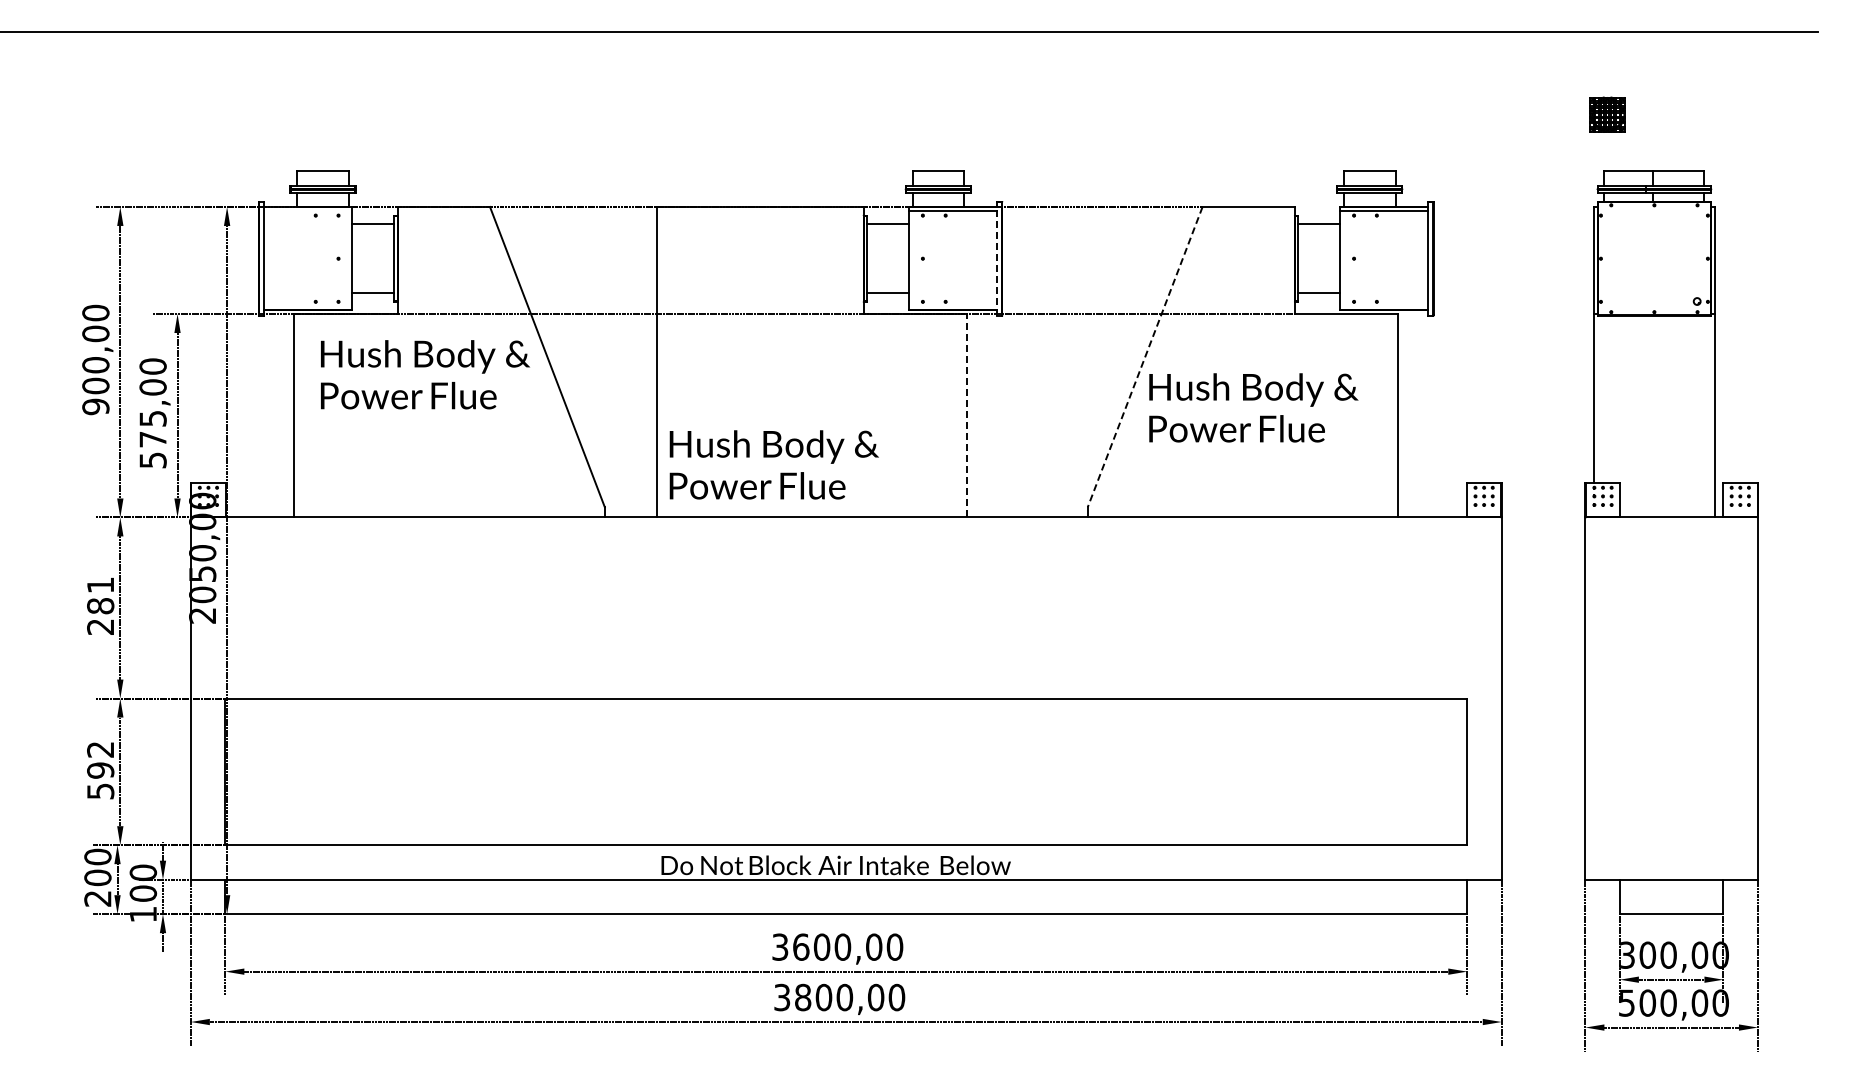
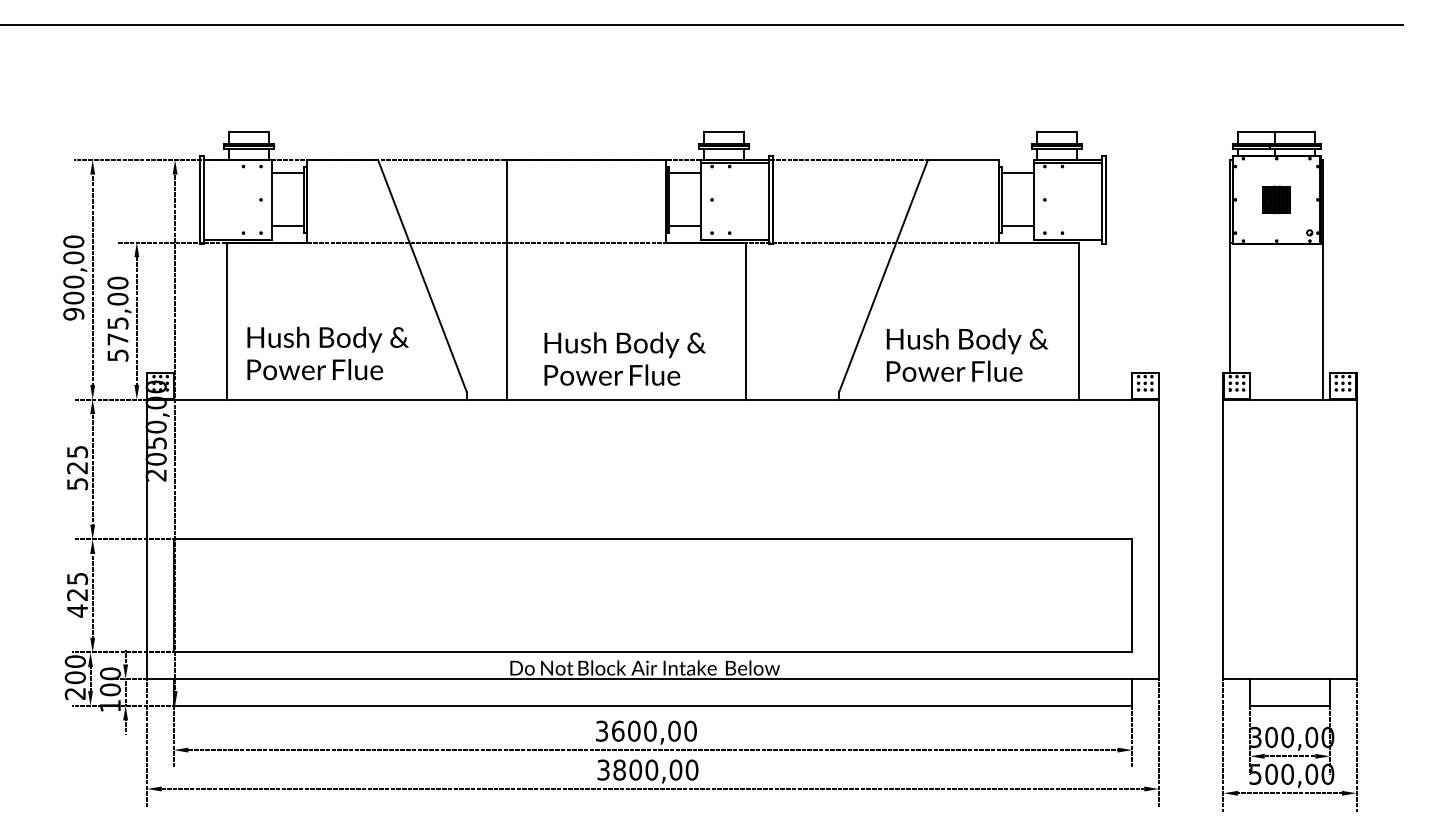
part: (1607, 114) -> (1276, 199), moved
line: (997, 258) -> (769, 199), dashed -> solid
line: (1145, 357) -> (883, 276), dashed -> solid
text: (425, 374) -> (328, 353), moved
text: (1253, 407) -> (967, 354), moved
line: (967, 415) -> (746, 320), dashed -> solid
text: (773, 464) -> (624, 358), moved
text: (100, 605) -> (77, 467), 281 -> 525
text: (100, 771) -> (77, 595), 592 -> 425

